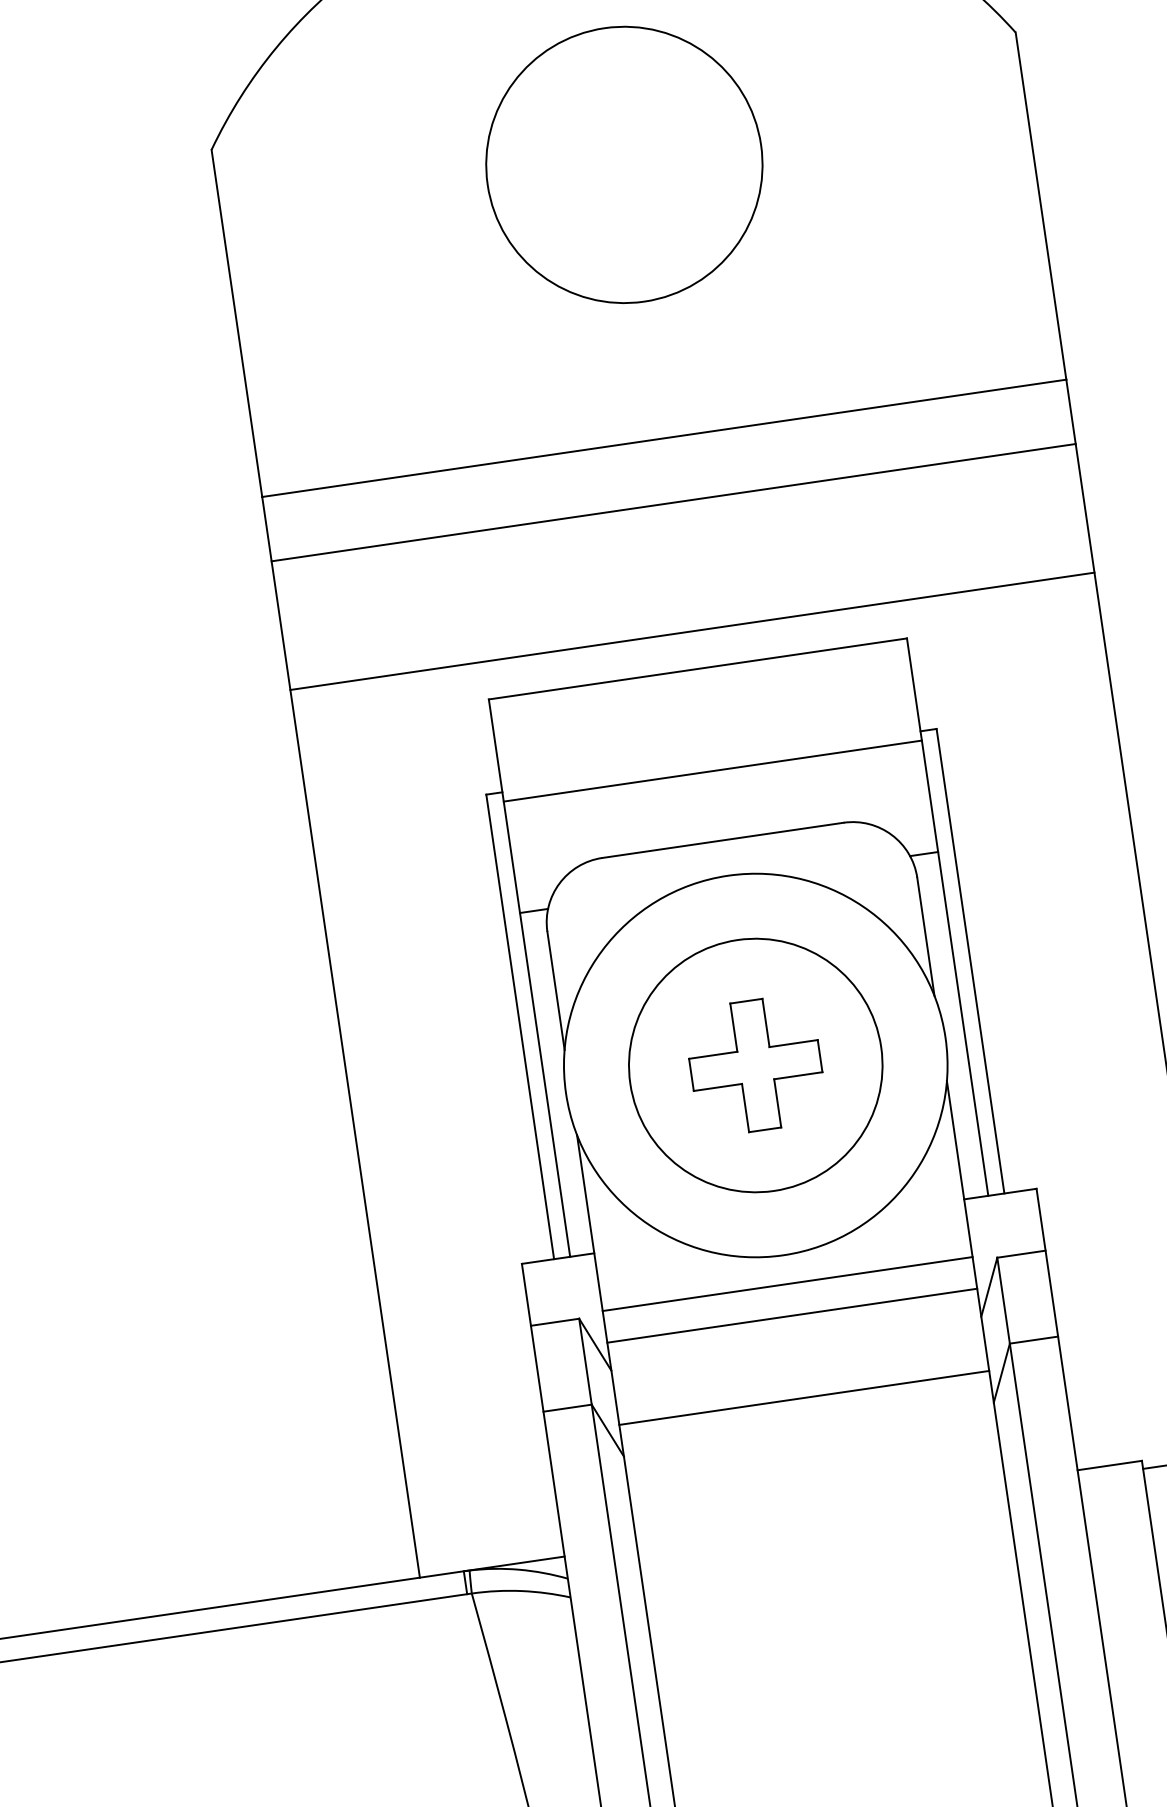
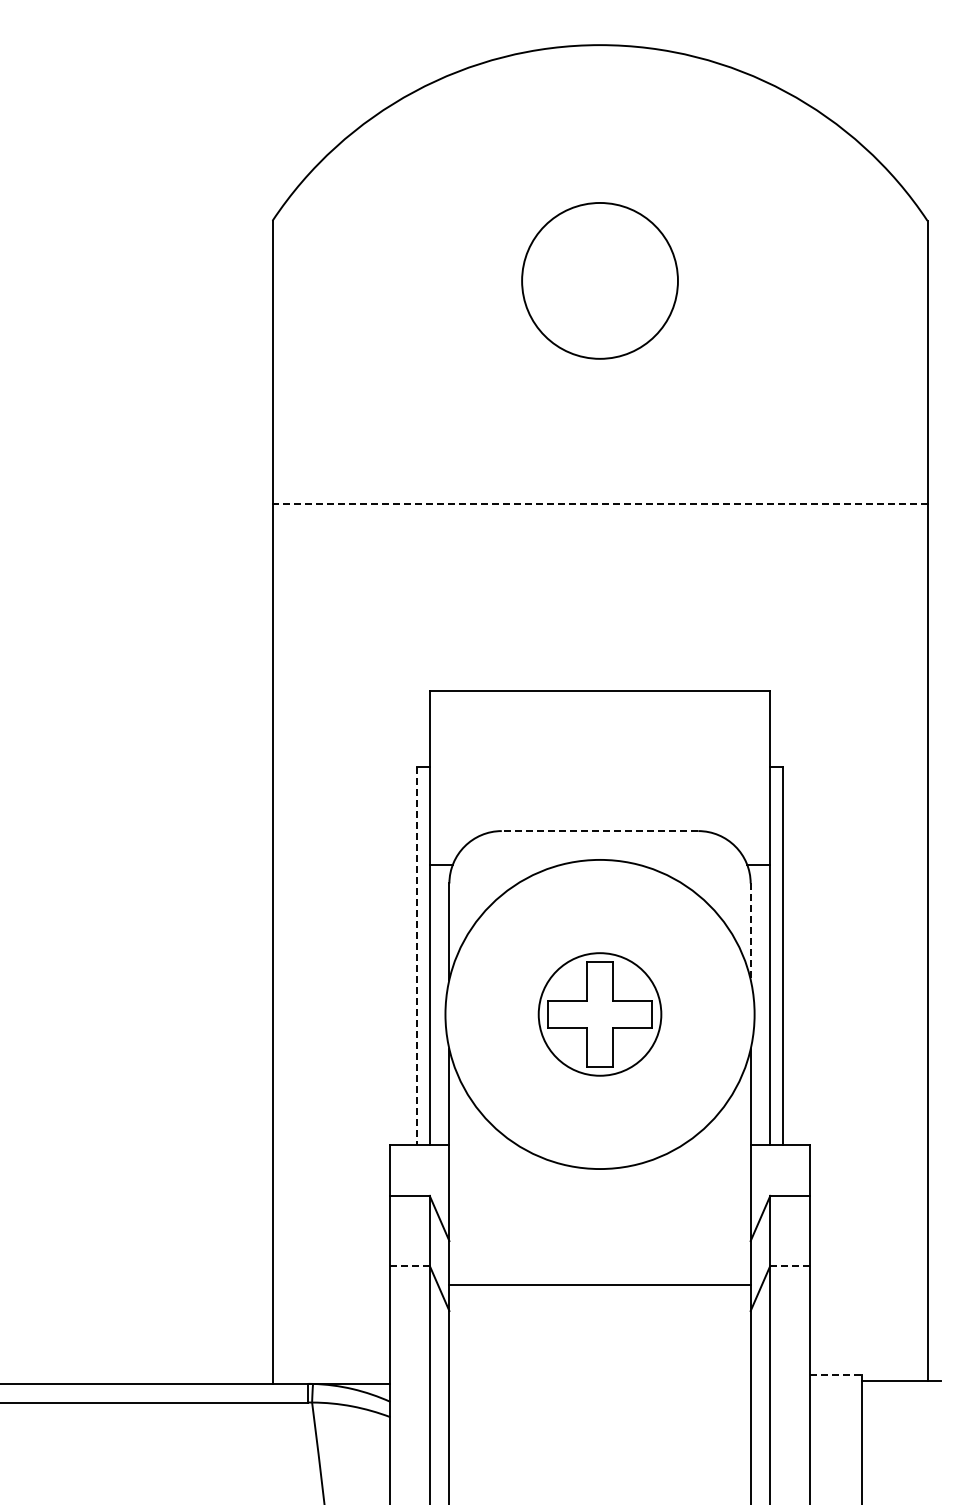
circle: (623, 164) -> (599, 280), size x0.7
line: (663, 438) -> (599, 503), solid -> dashed
line: (673, 503) -> (599, 556), removed
line: (691, 631) -> (599, 660), removed
line: (712, 771) -> (599, 774), removed
line: (722, 840) -> (599, 831), solid -> dashed
line: (925, 937) -> (750, 932), solid -> dashed
line: (520, 1027) -> (416, 956), solid -> dashed
circle: (755, 1065) -> (599, 1014), size x0.6
line: (787, 1284) -> (599, 1192), removed
line: (791, 1316) -> (599, 1218), removed
line: (1033, 1339) -> (789, 1265), solid -> dashed
line: (568, 1407) -> (410, 1265), solid -> dashed
line: (1110, 1465) -> (836, 1374), solid -> dashed

